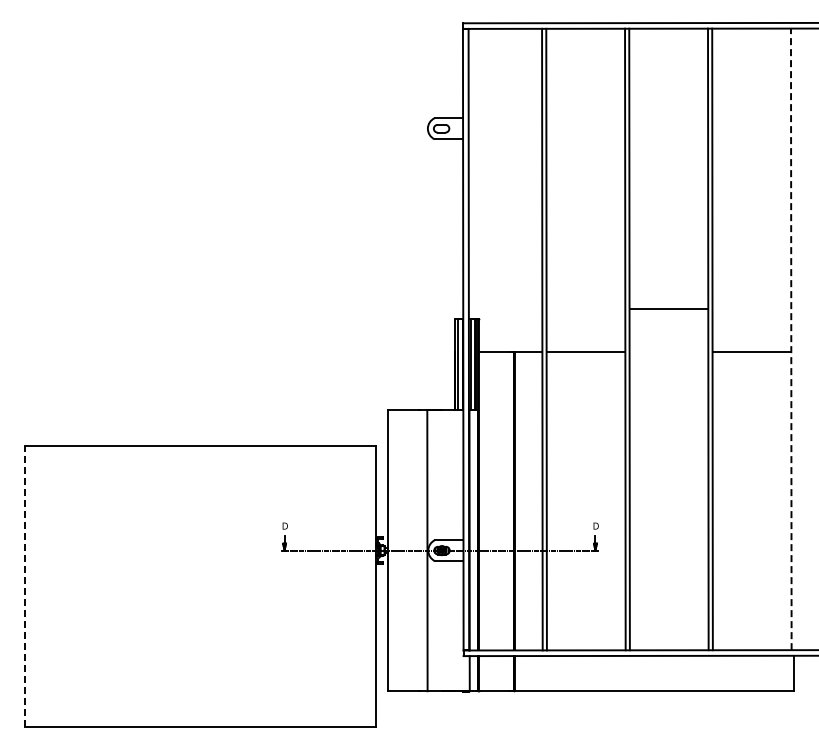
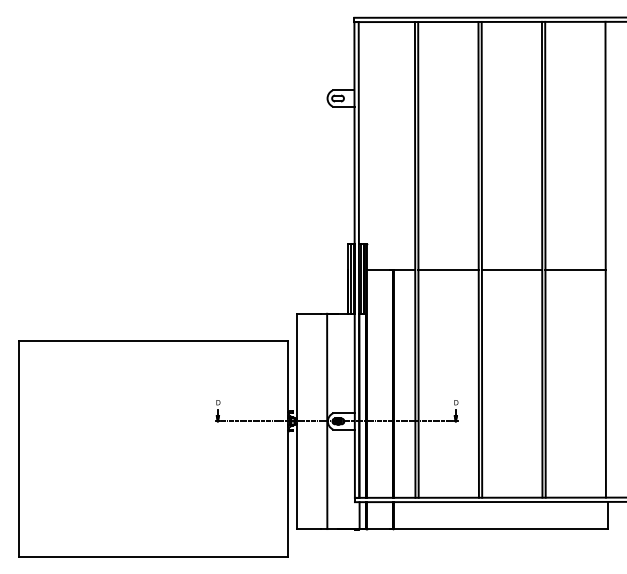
line: (668, 309) -> (511, 269), moved
line: (791, 339) -> (605, 259), dashed -> solid
line: (24, 586) -> (18, 448), dashed -> solid

